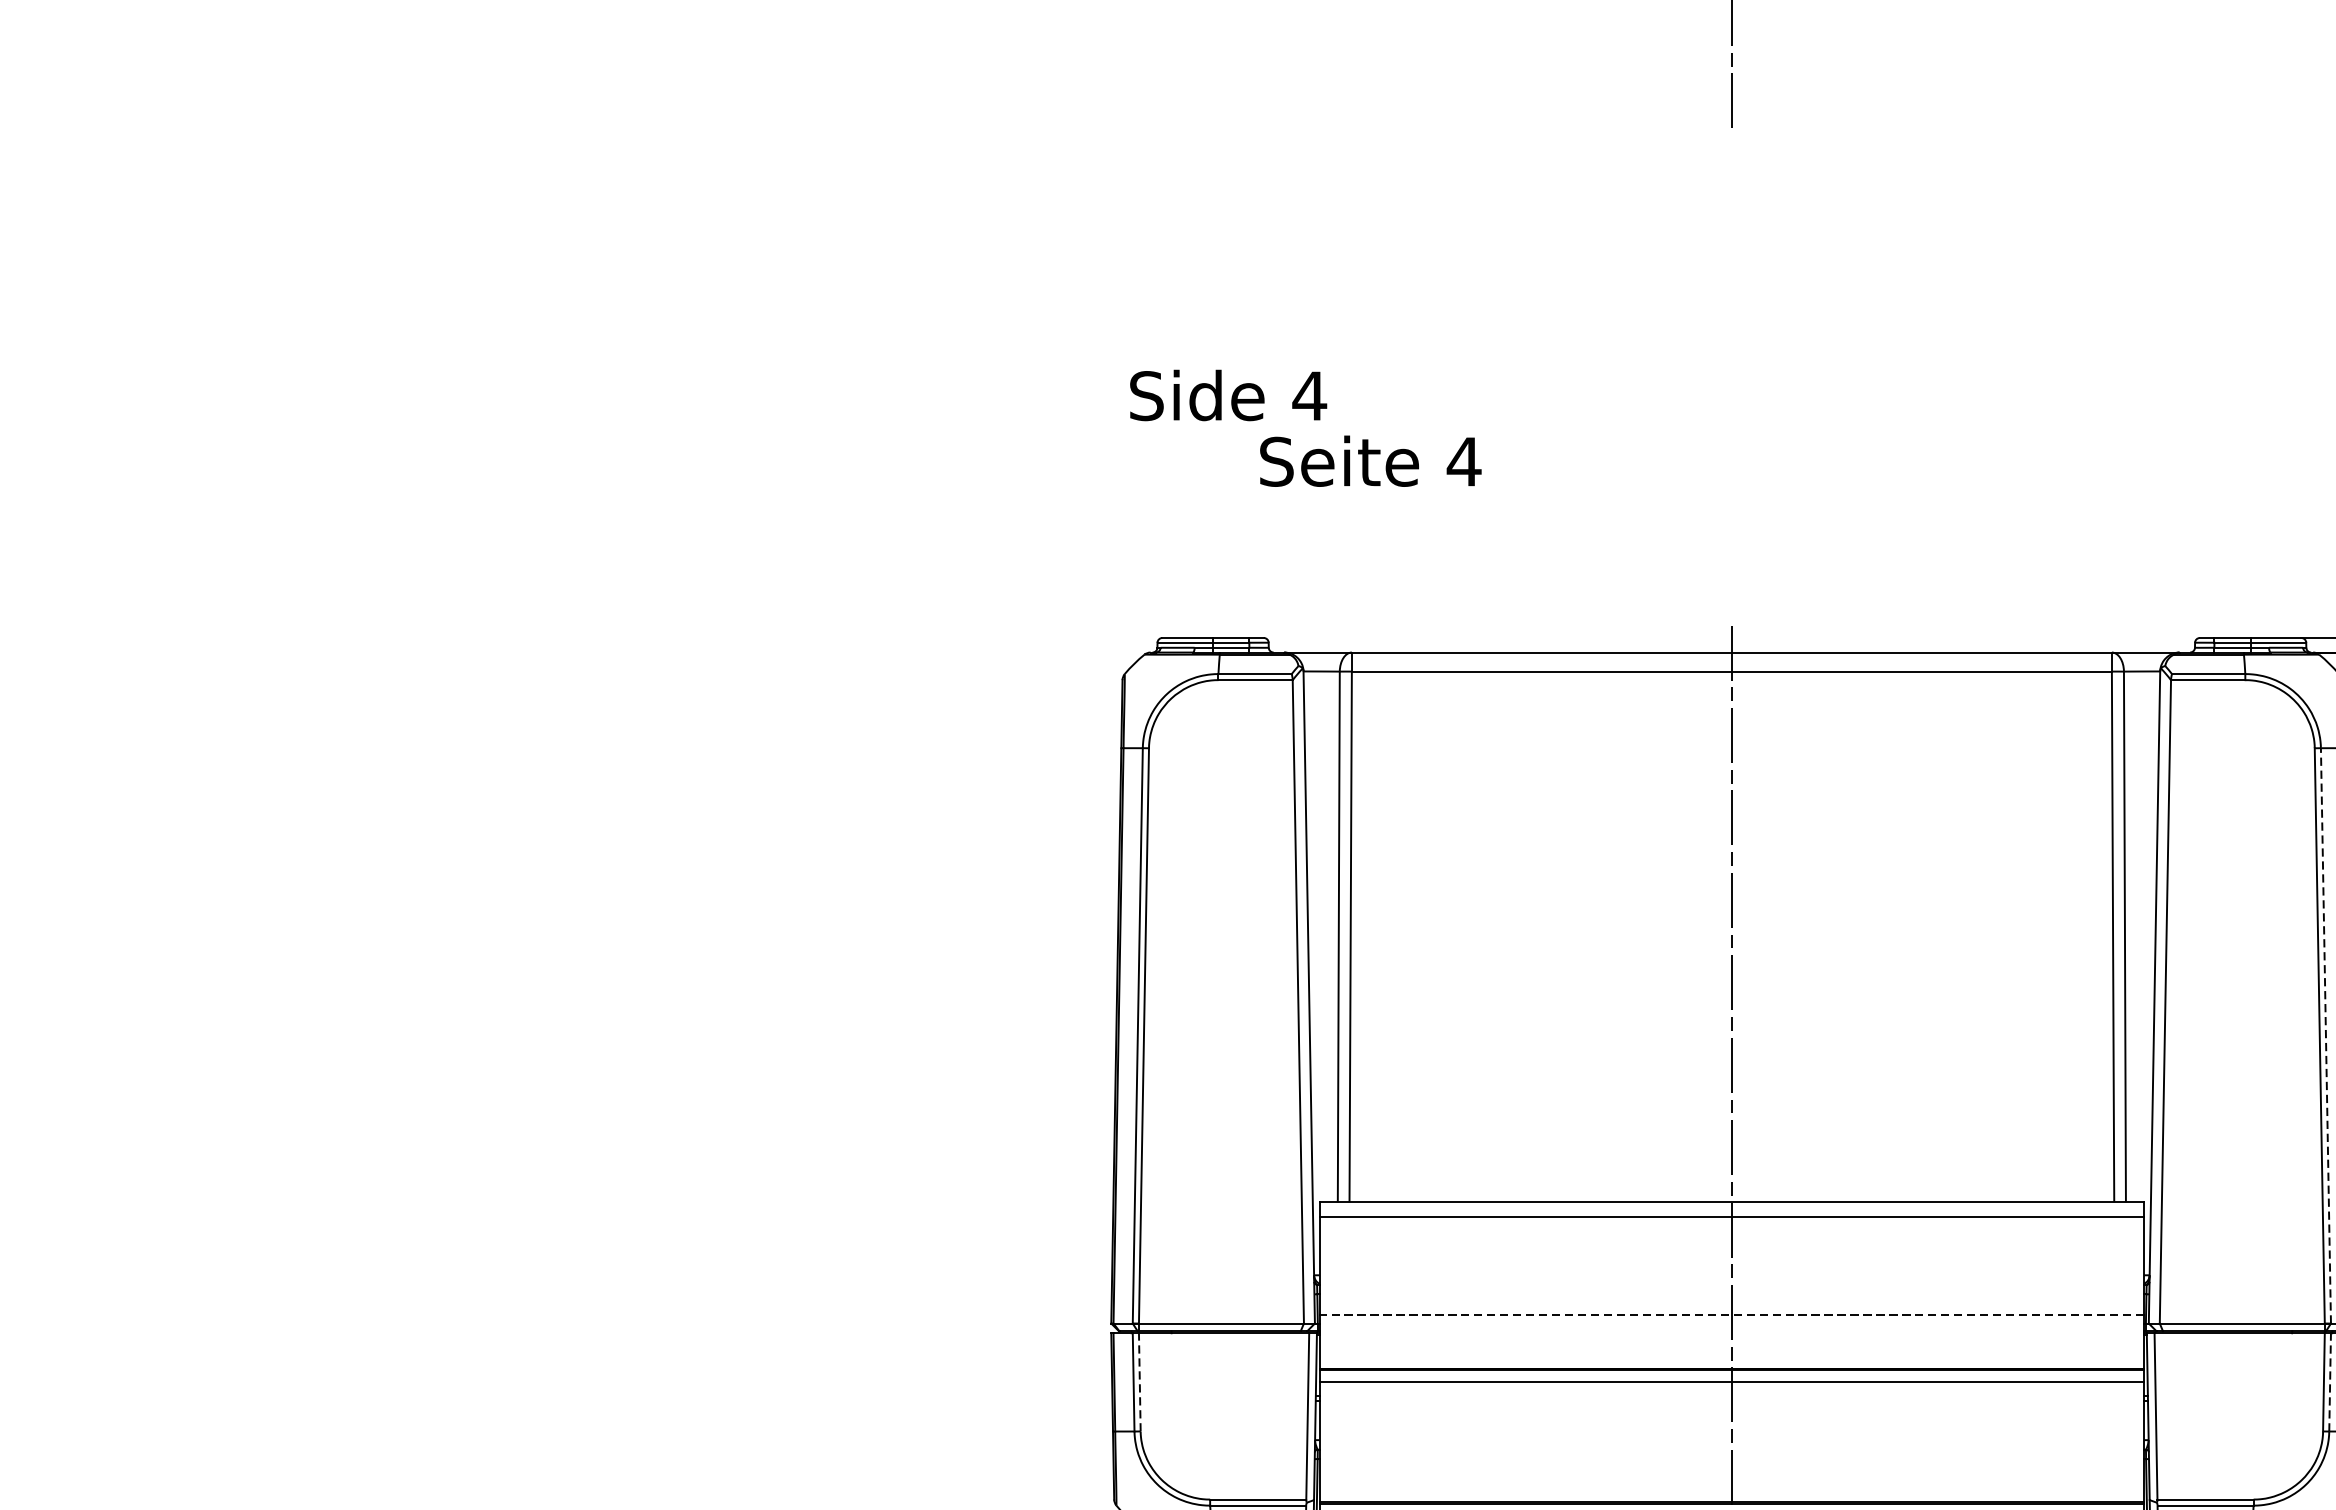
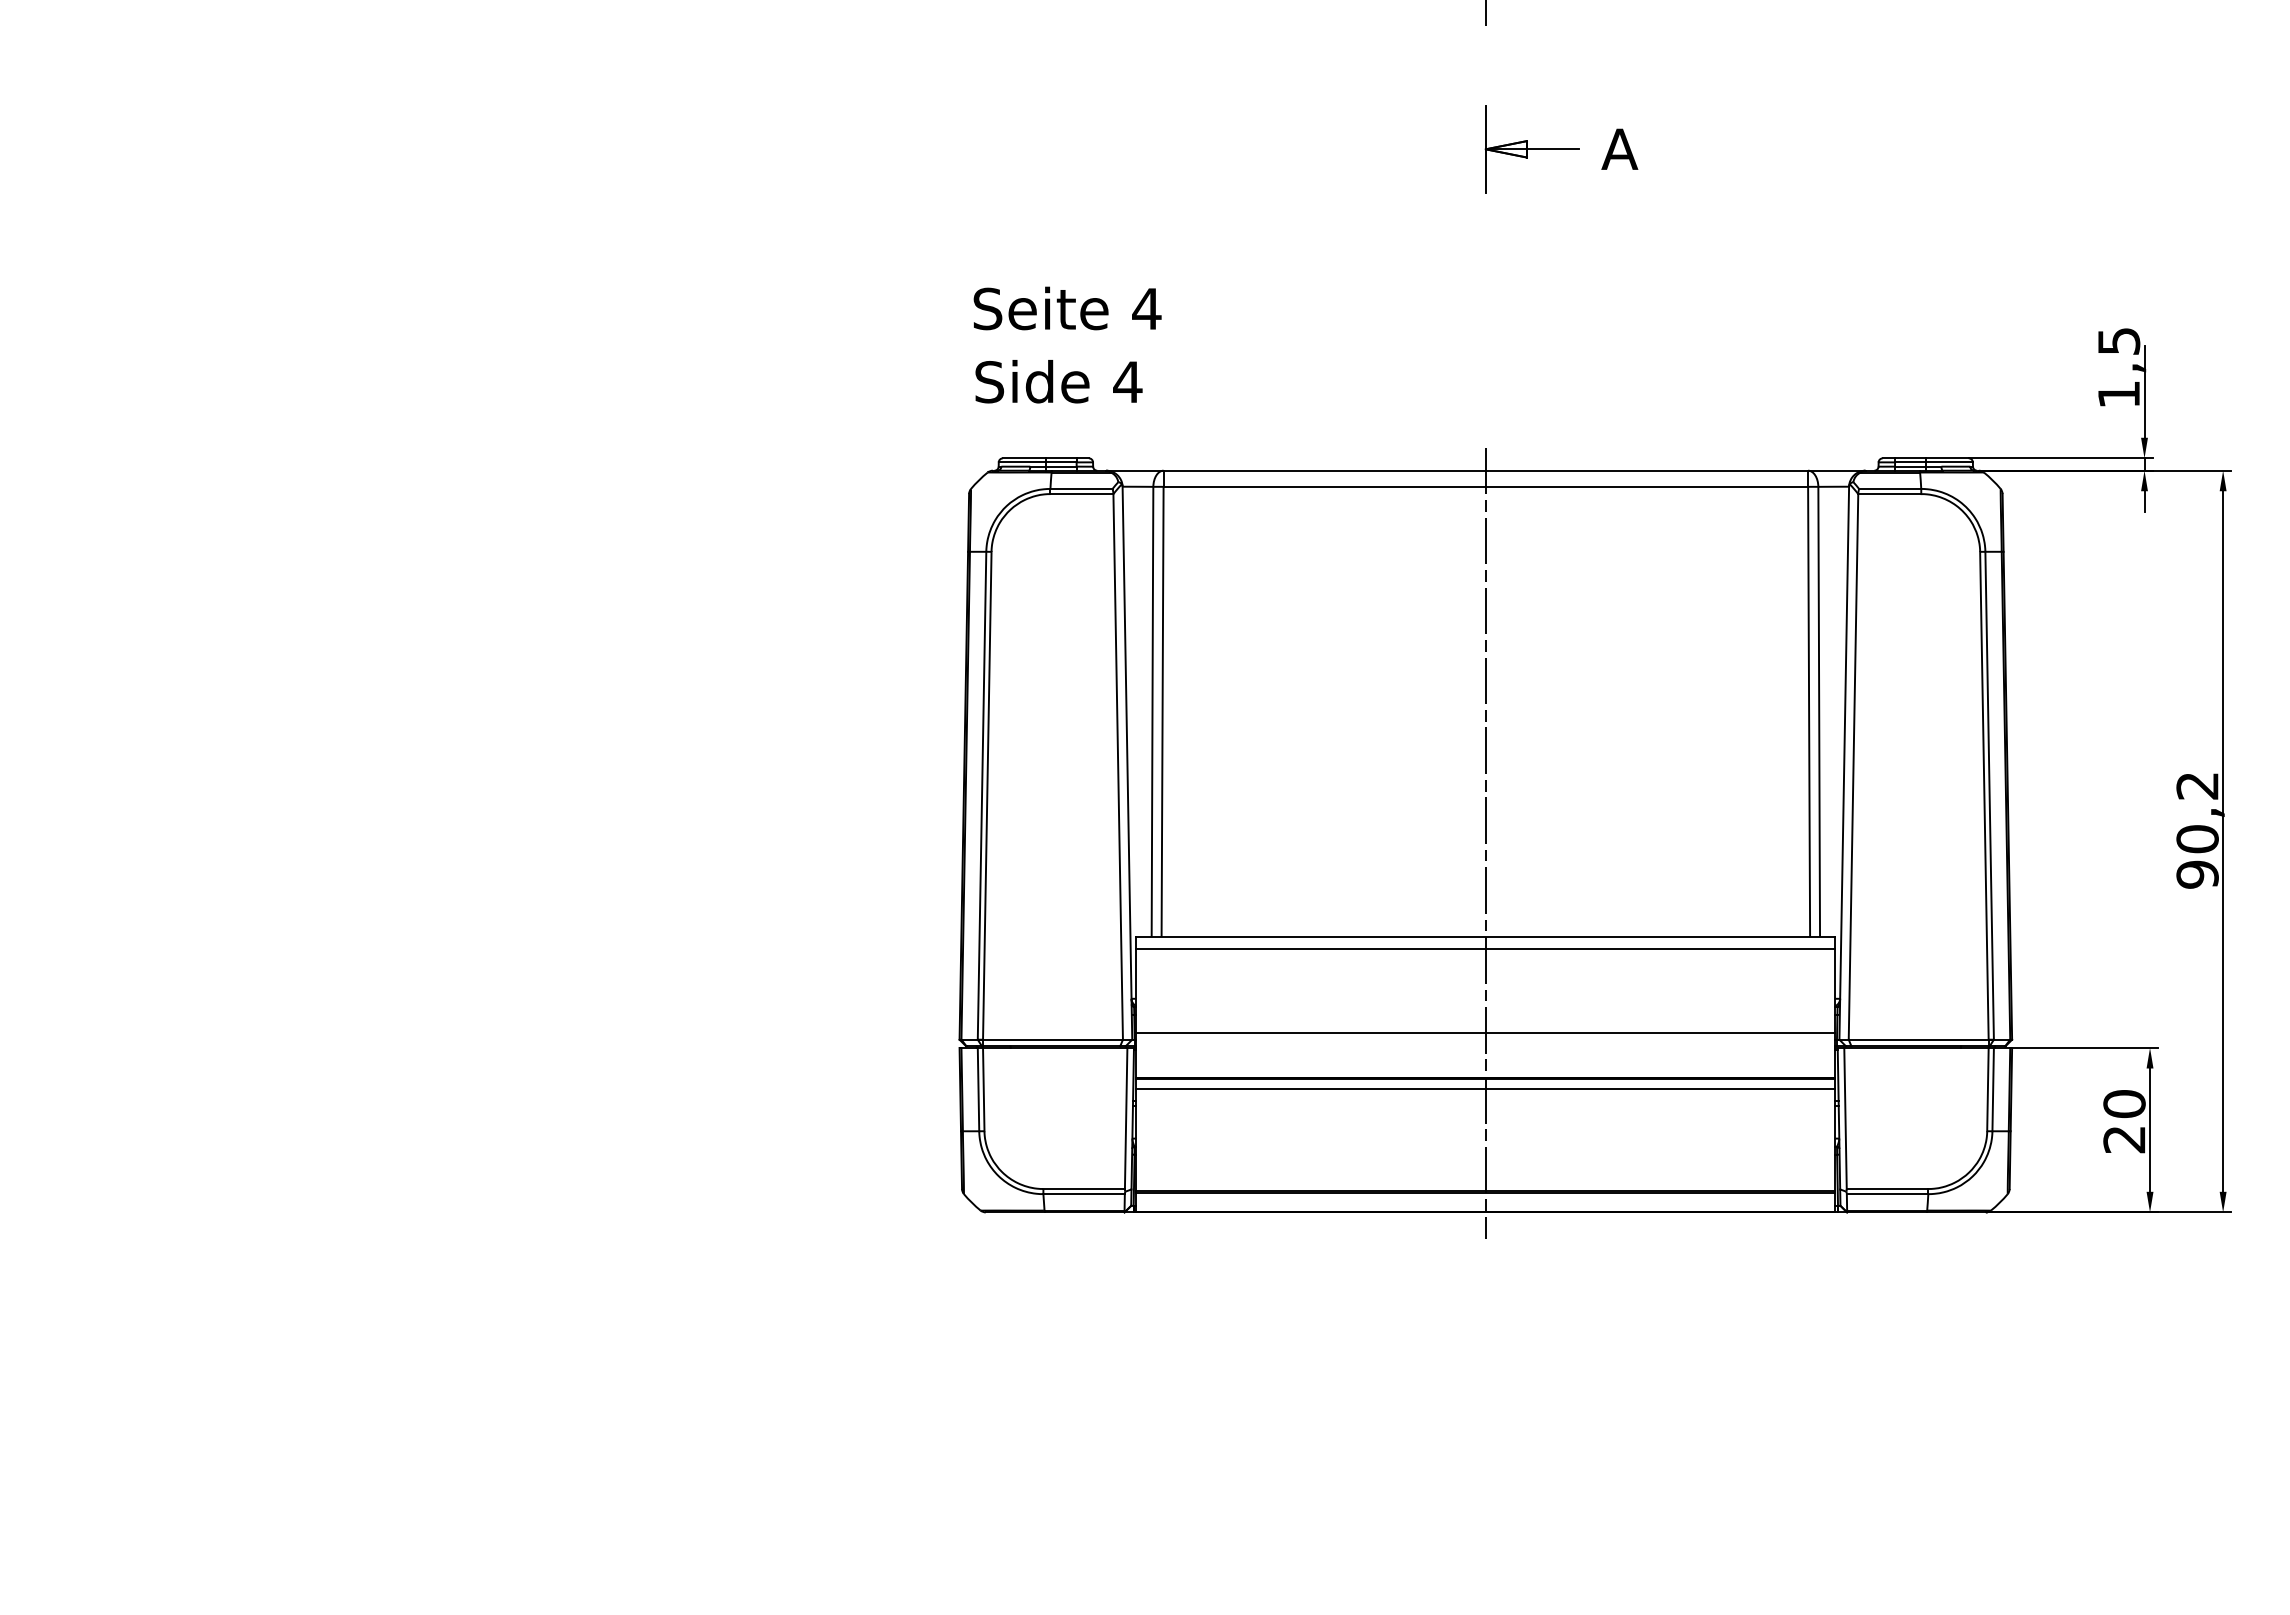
part: (1821, 273) -> (1561, 149), added
text: (1227, 395) -> (1058, 381), moved
text: (1370, 461) -> (1067, 308), moved
line: (2325, 1035) -> (1989, 795), dashed -> solid
line: (1731, 1315) -> (1485, 1032), dashed -> solid
line: (1139, 1382) -> (983, 1089), dashed -> solid
line: (2330, 1382) -> (1993, 1089), dashed -> solid

